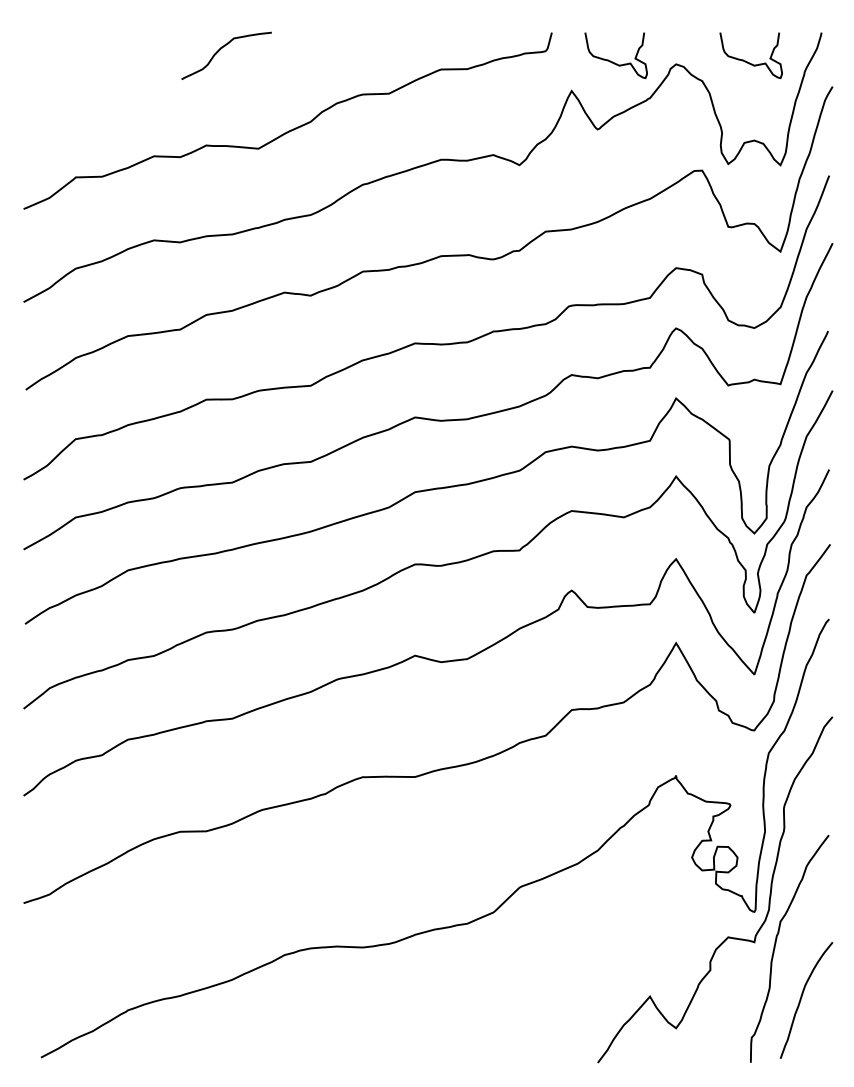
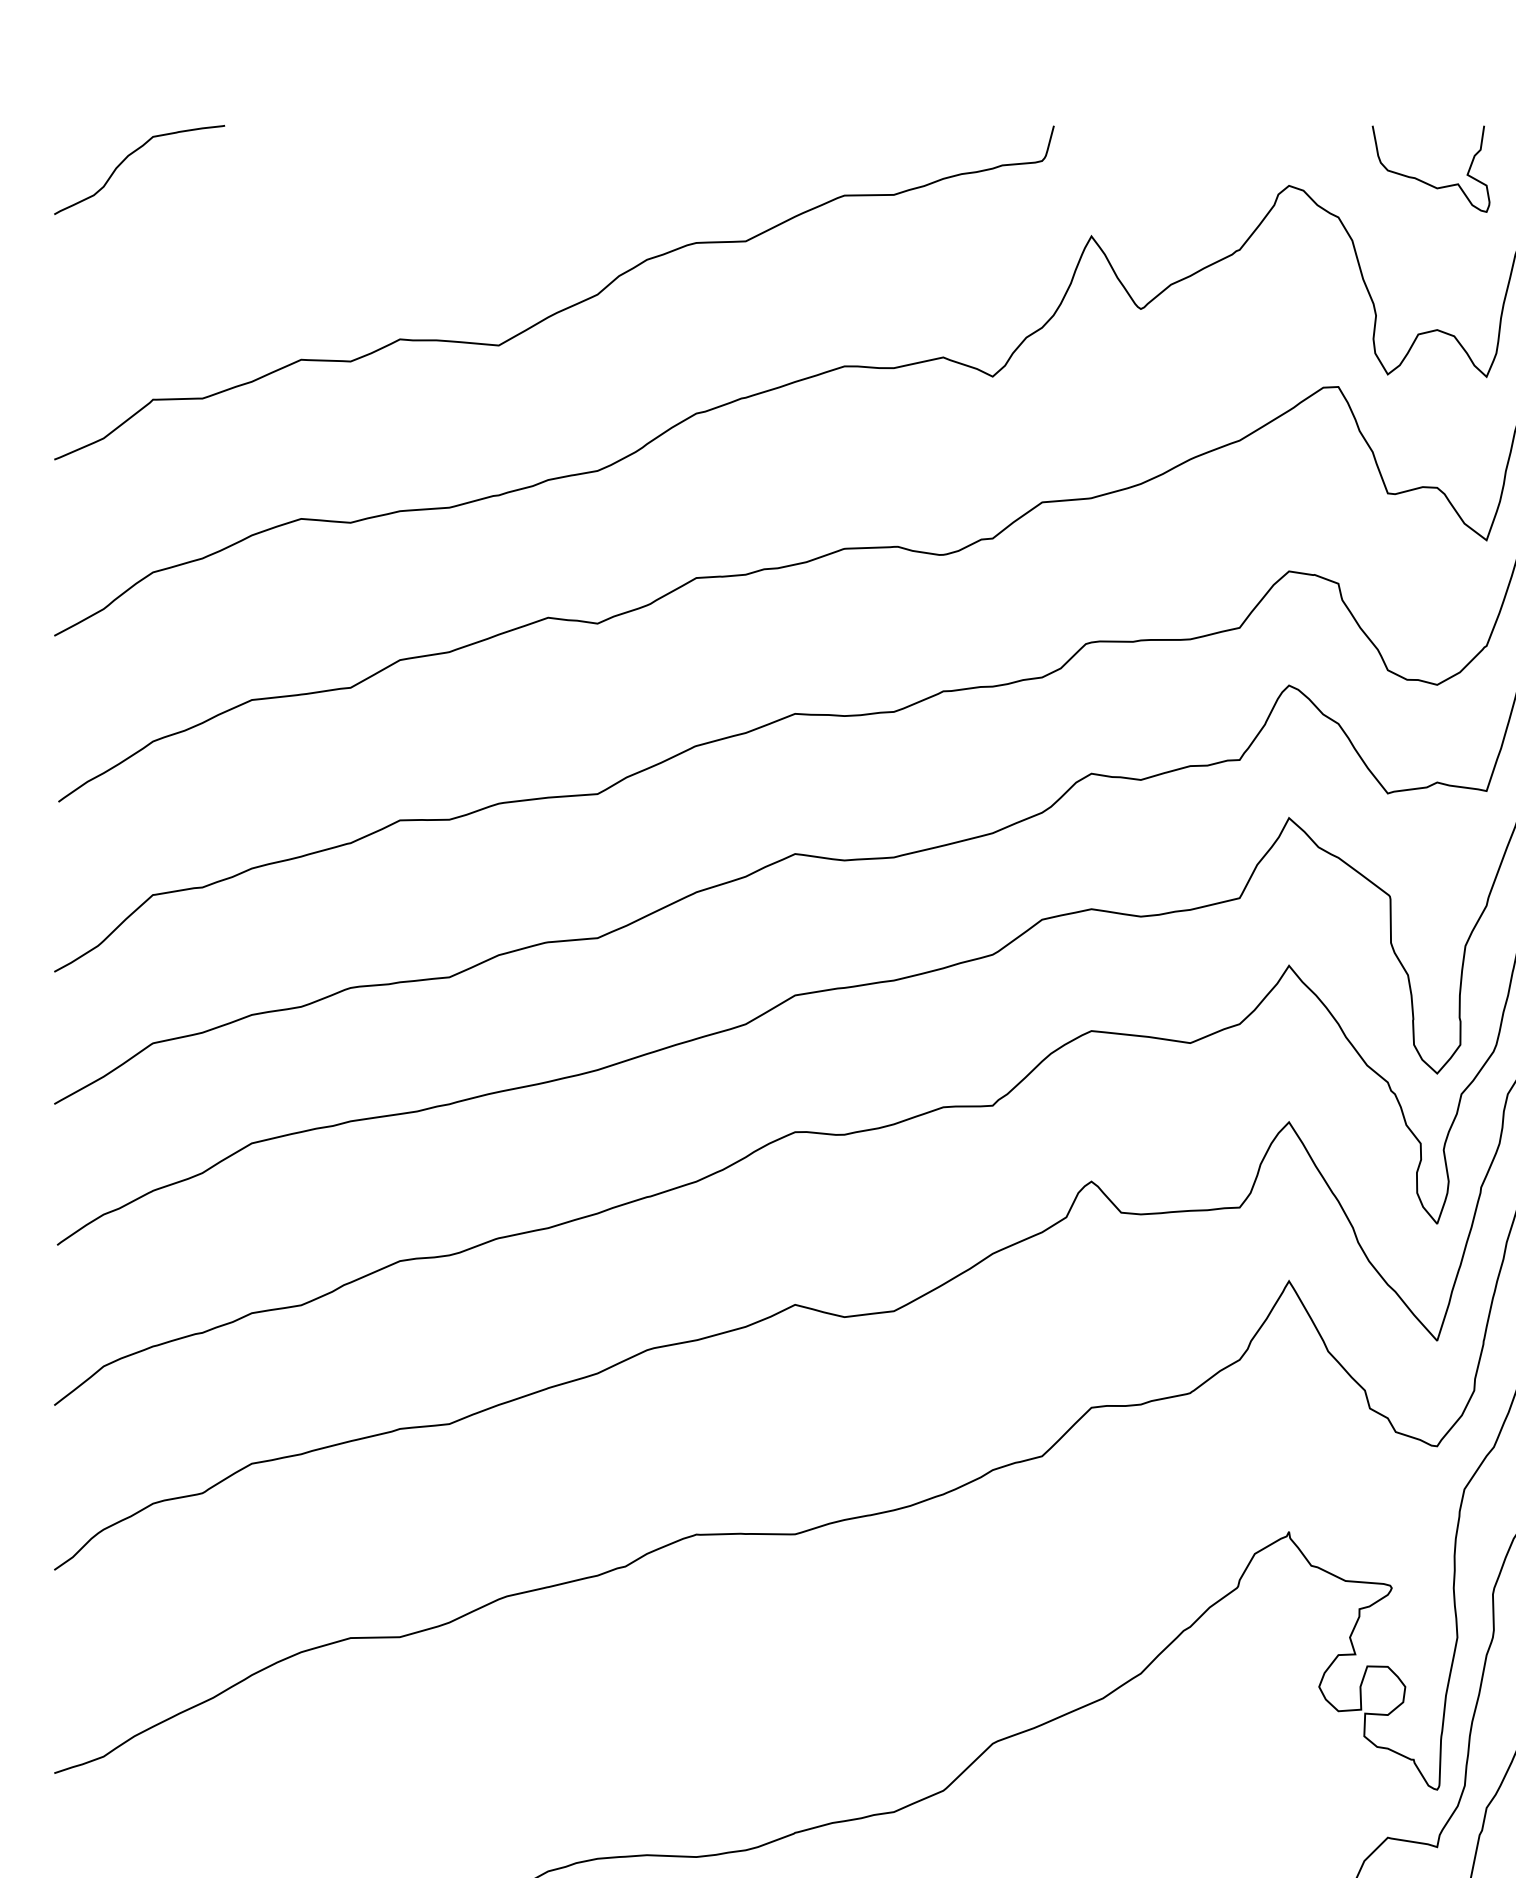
curve: (221, 49) -> (129, 157), moved
curve: (612, 61) -> (1168, 180), removed

